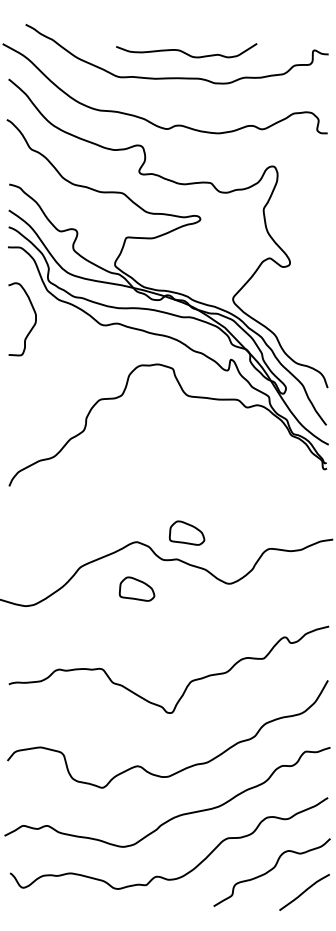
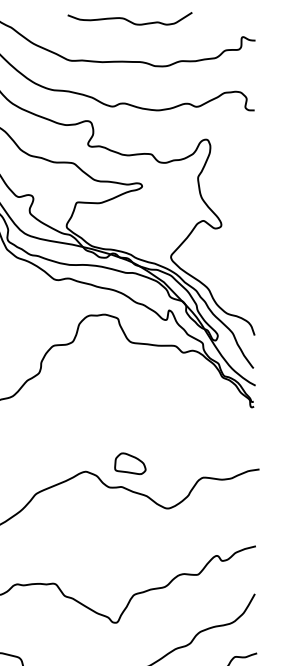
curve: (186, 52) -> (129, 20), moved
part: (136, 588) -> (85, 512), removed

